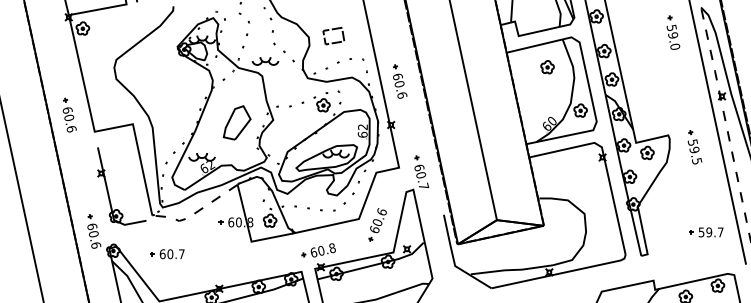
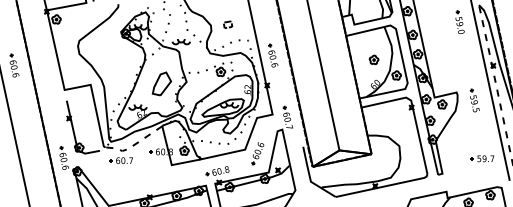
part: (333, 35) -> (227, 24), size x0.6
part: (546, 66) -> (373, 59), moved
part: (69, 114) -> (14, 65), moved
part: (166, 253) -> (120, 160), moved

